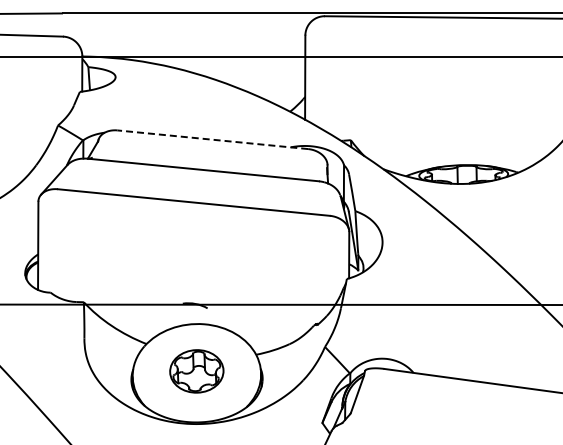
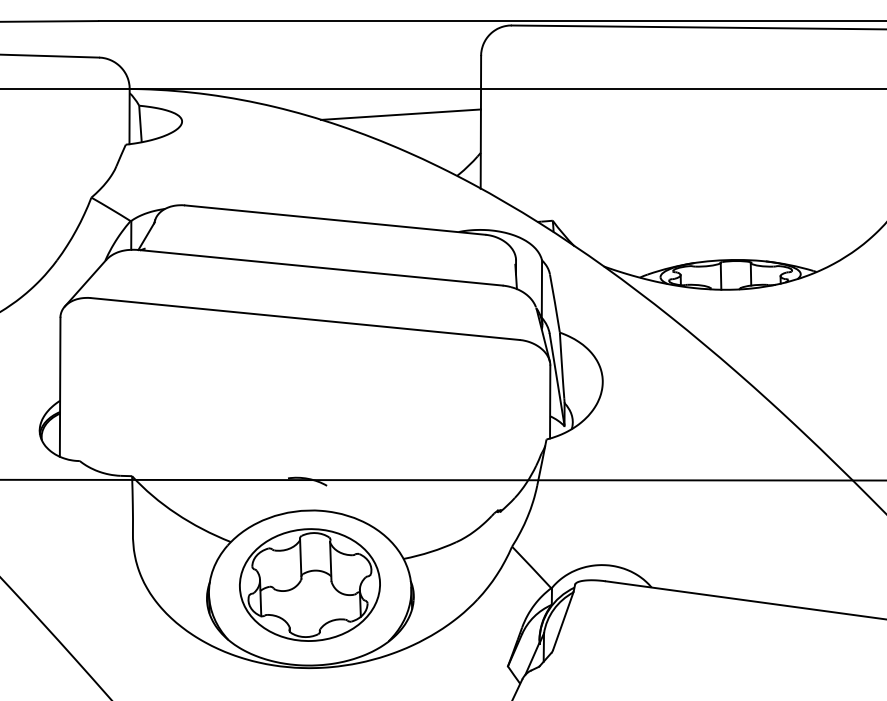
line: (254, 72) -> (400, 114), added
line: (212, 139) -> (334, 219), dashed -> solid
part: (196, 371) -> (309, 585), size x1.67

